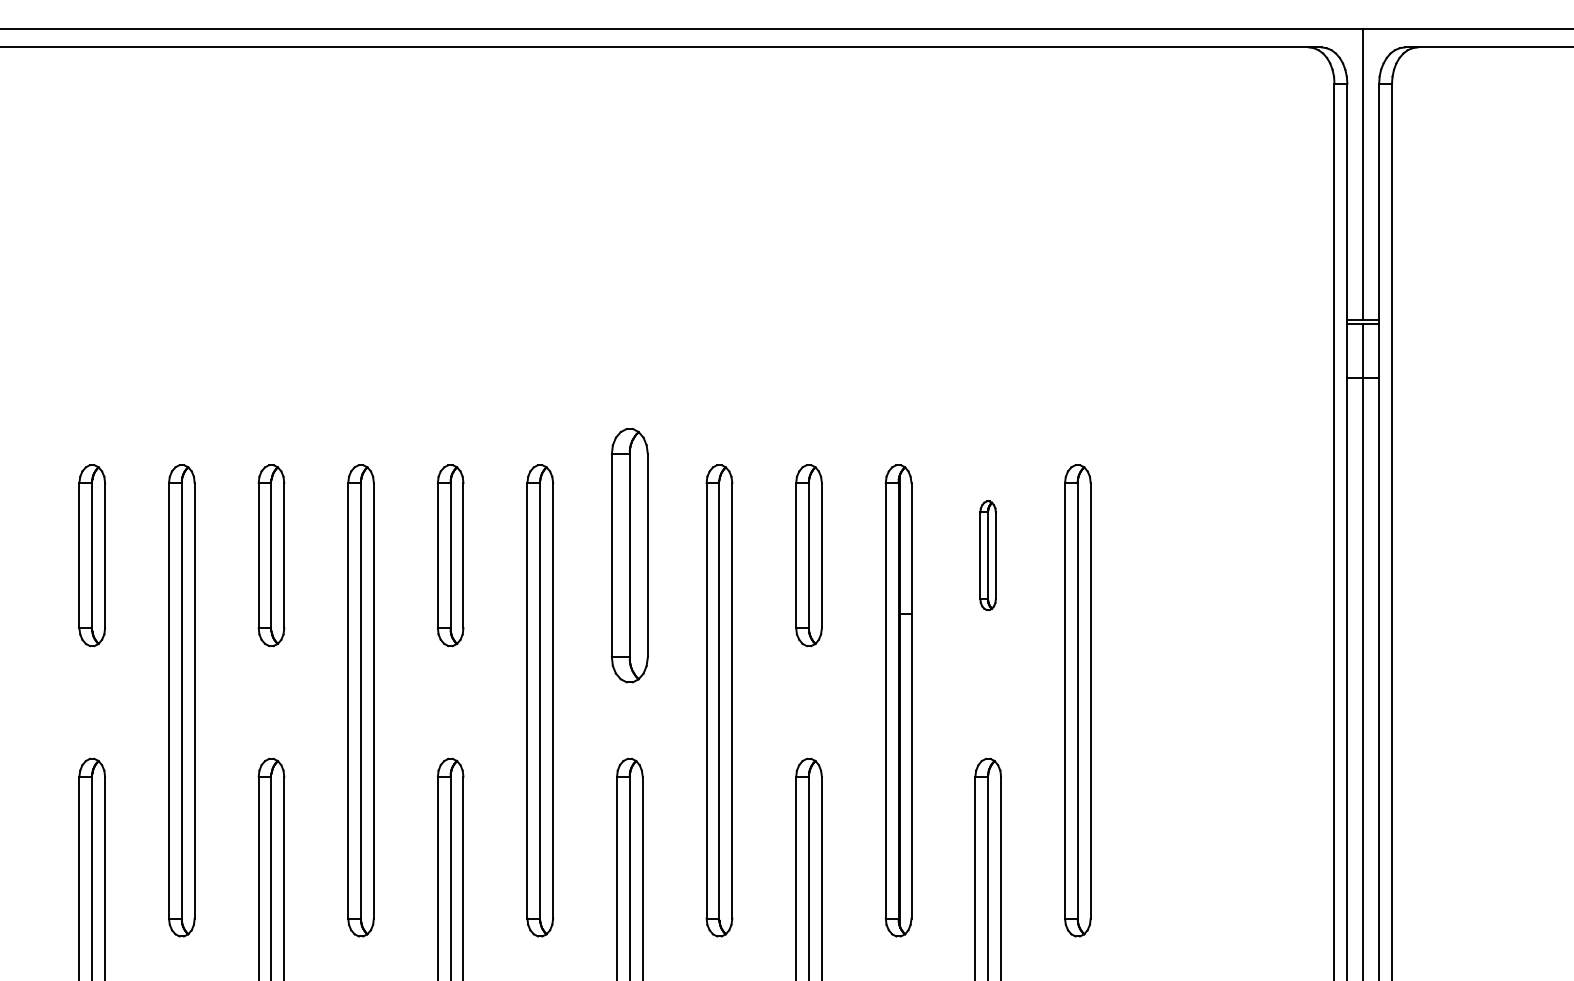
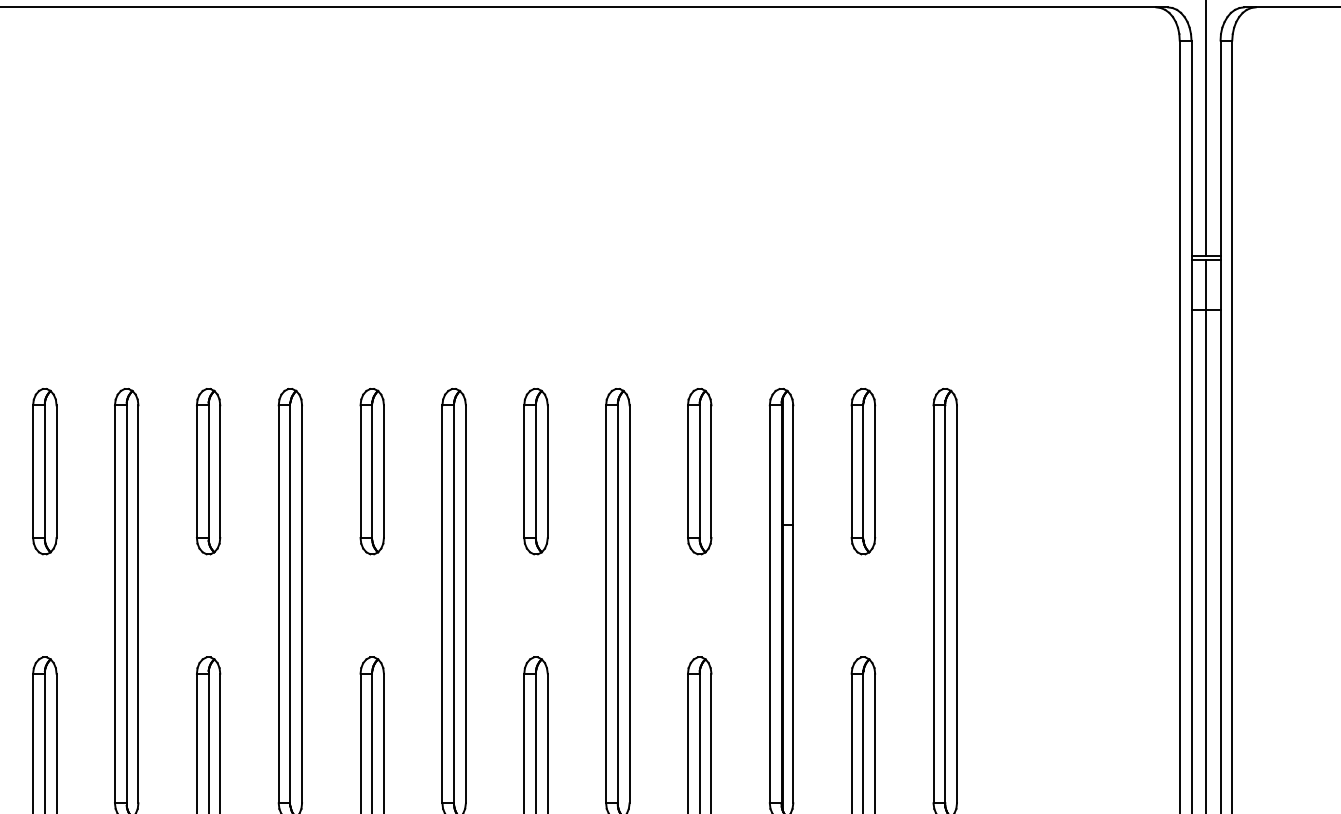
part: (629, 555) -> (535, 471), size x0.71
part: (987, 555) -> (862, 471), size x1.67

